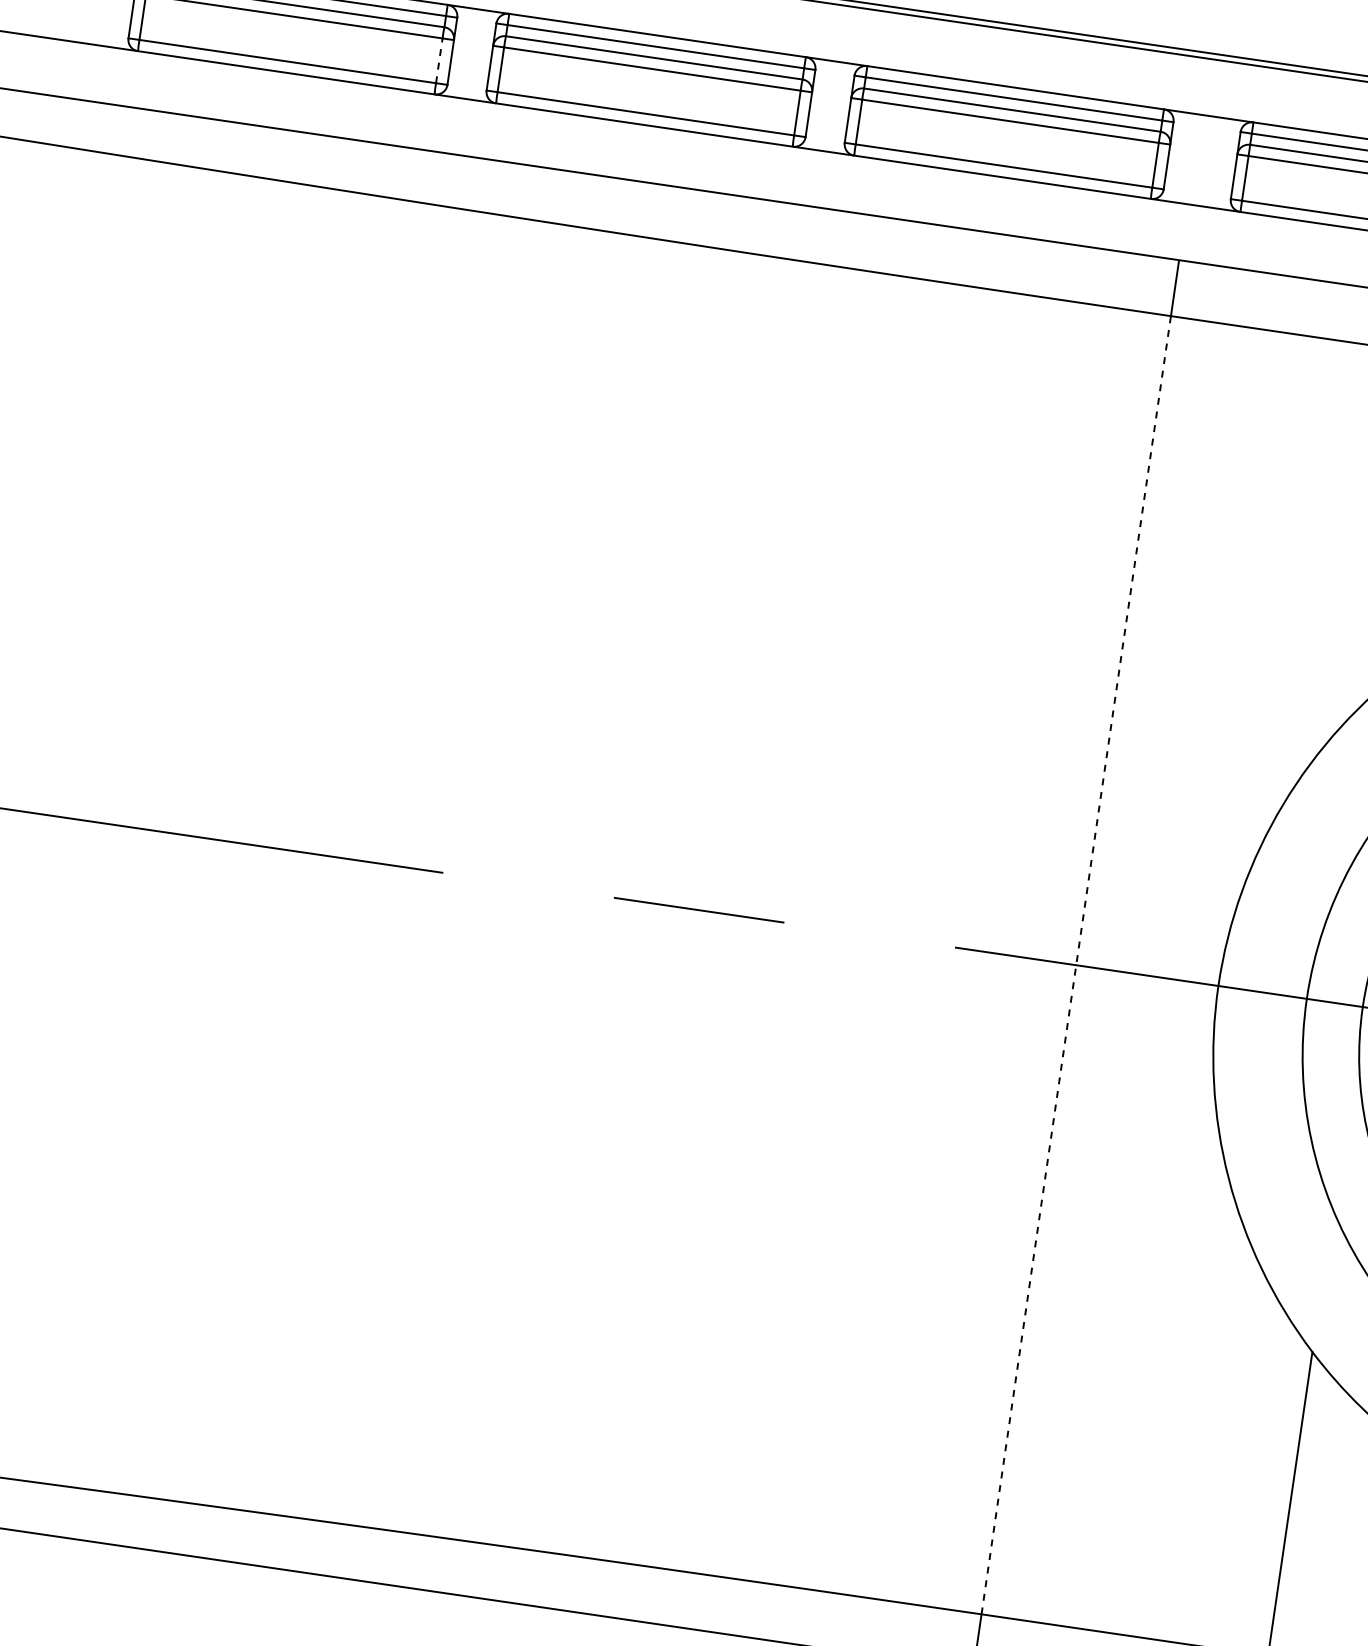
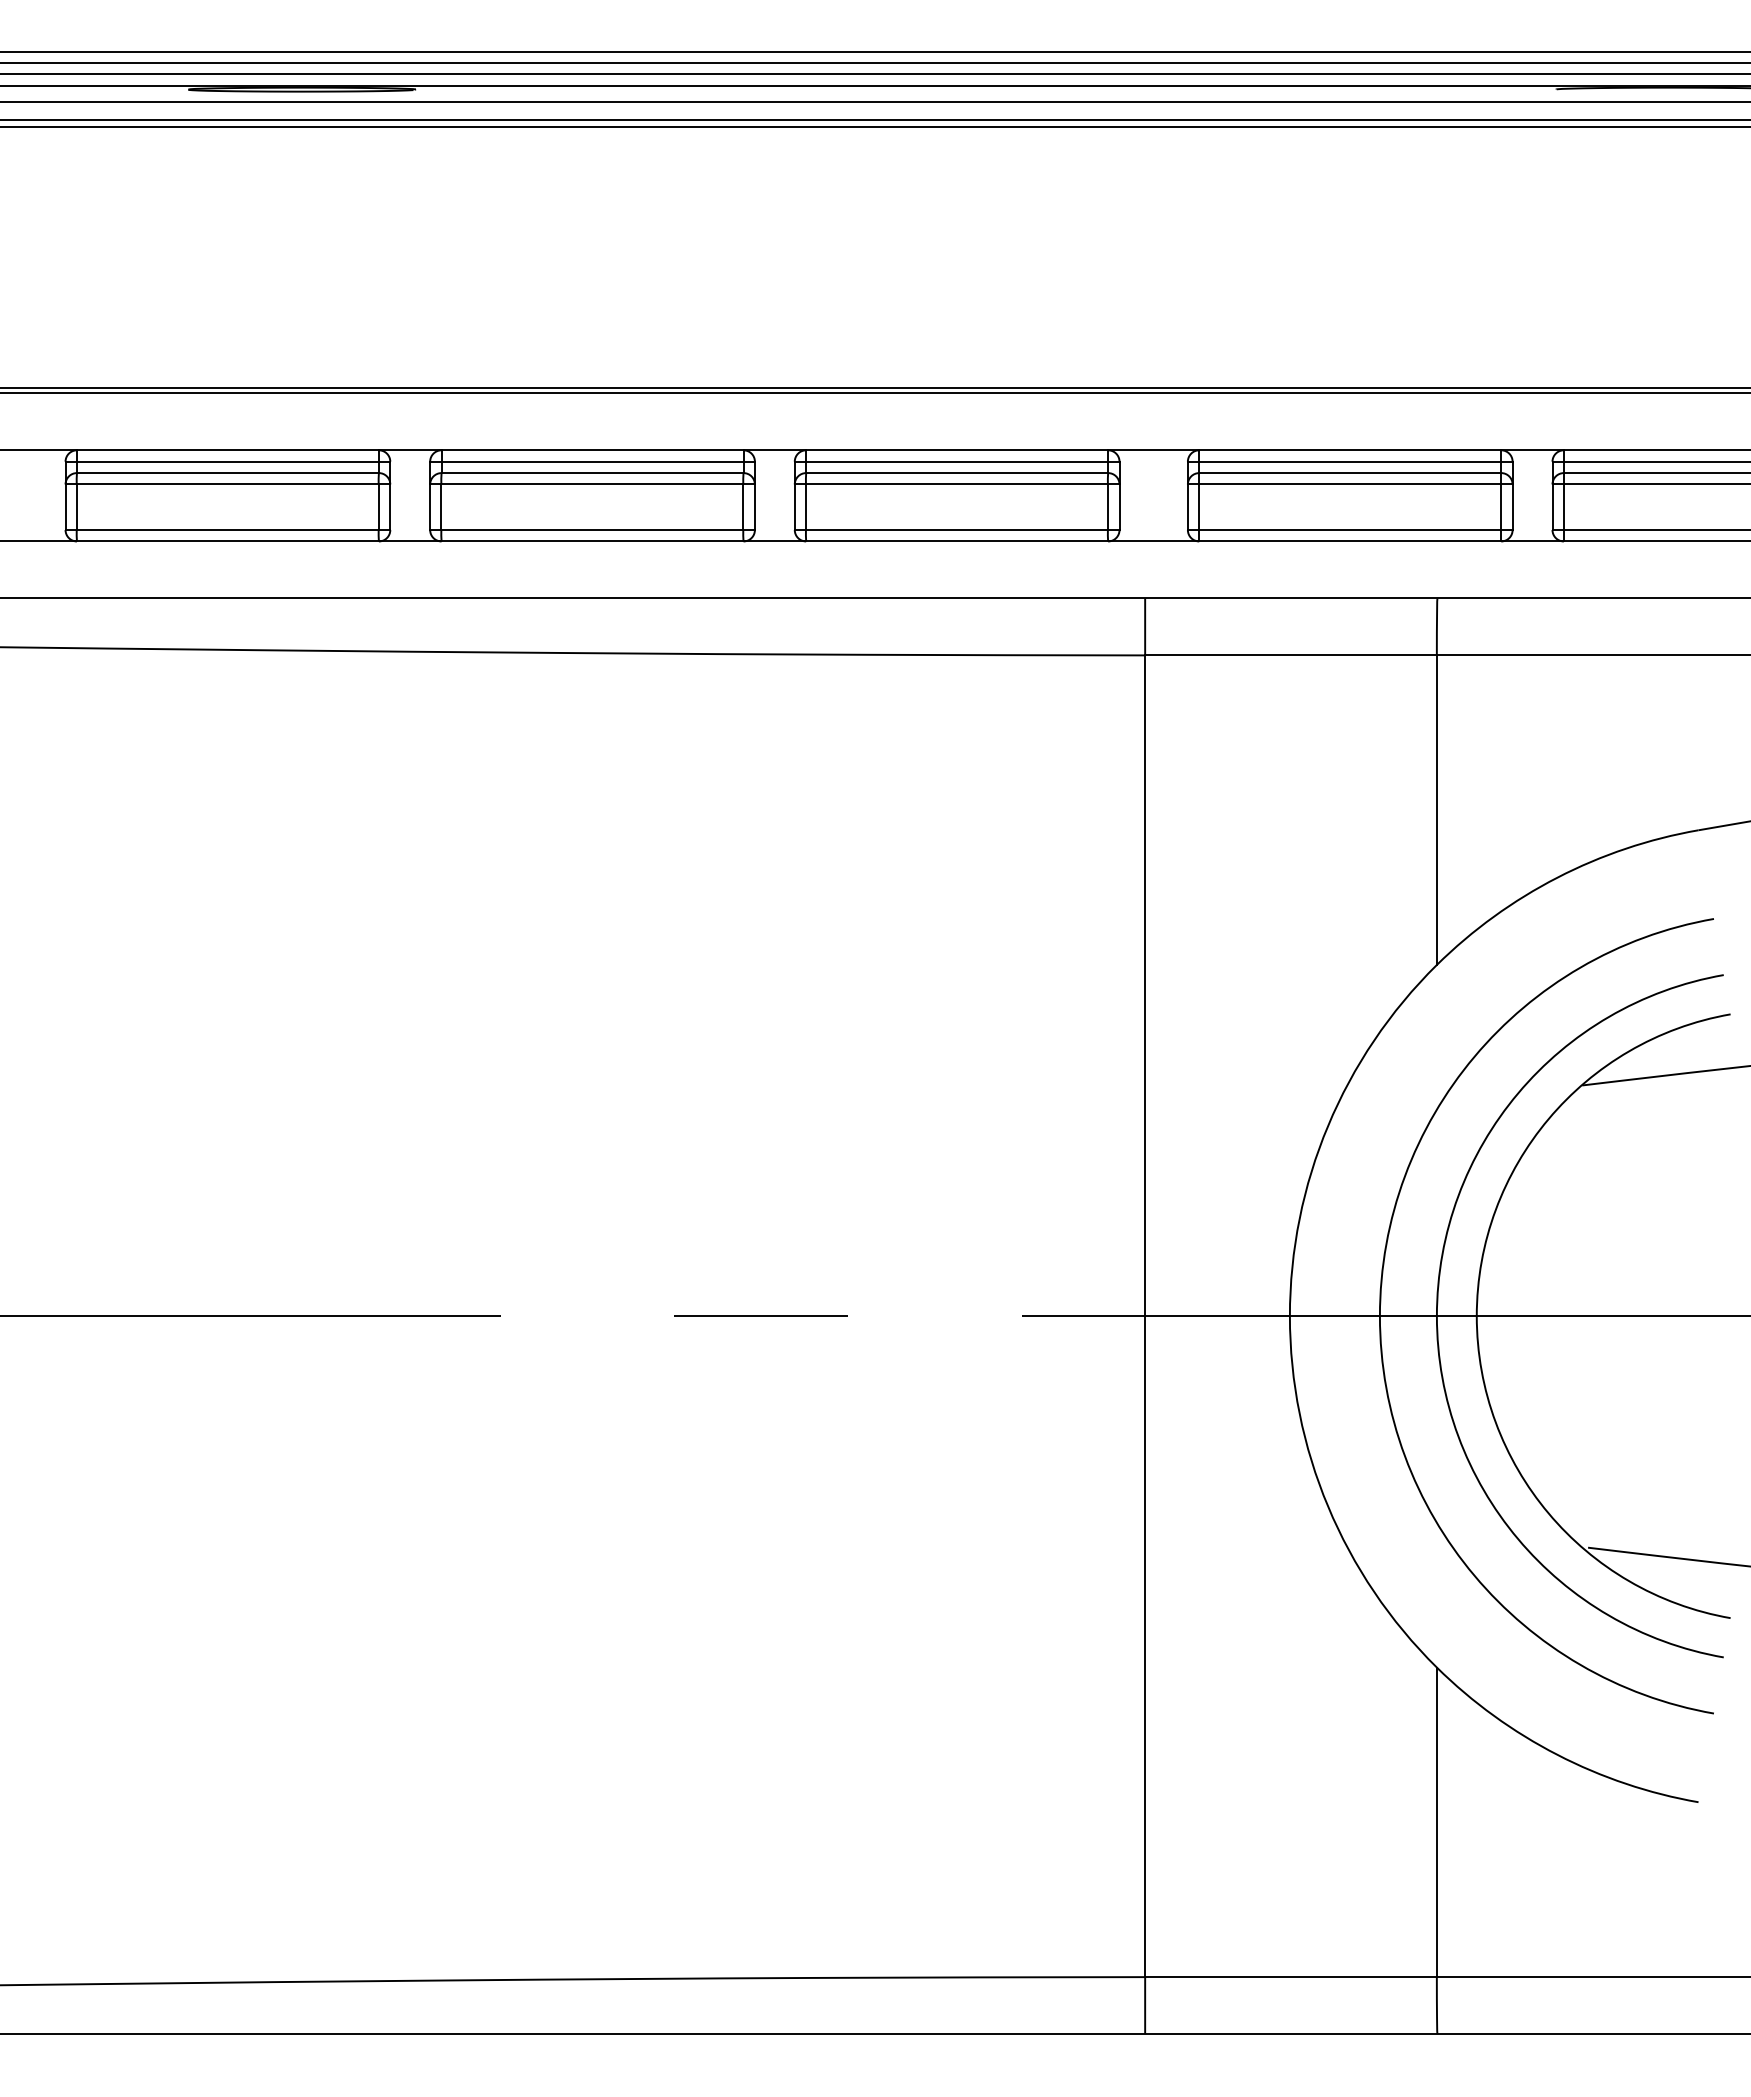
line: (439, 61) -> (378, 507), dashed -> solid
line: (1076, 965) -> (1145, 1316), dashed -> solid

